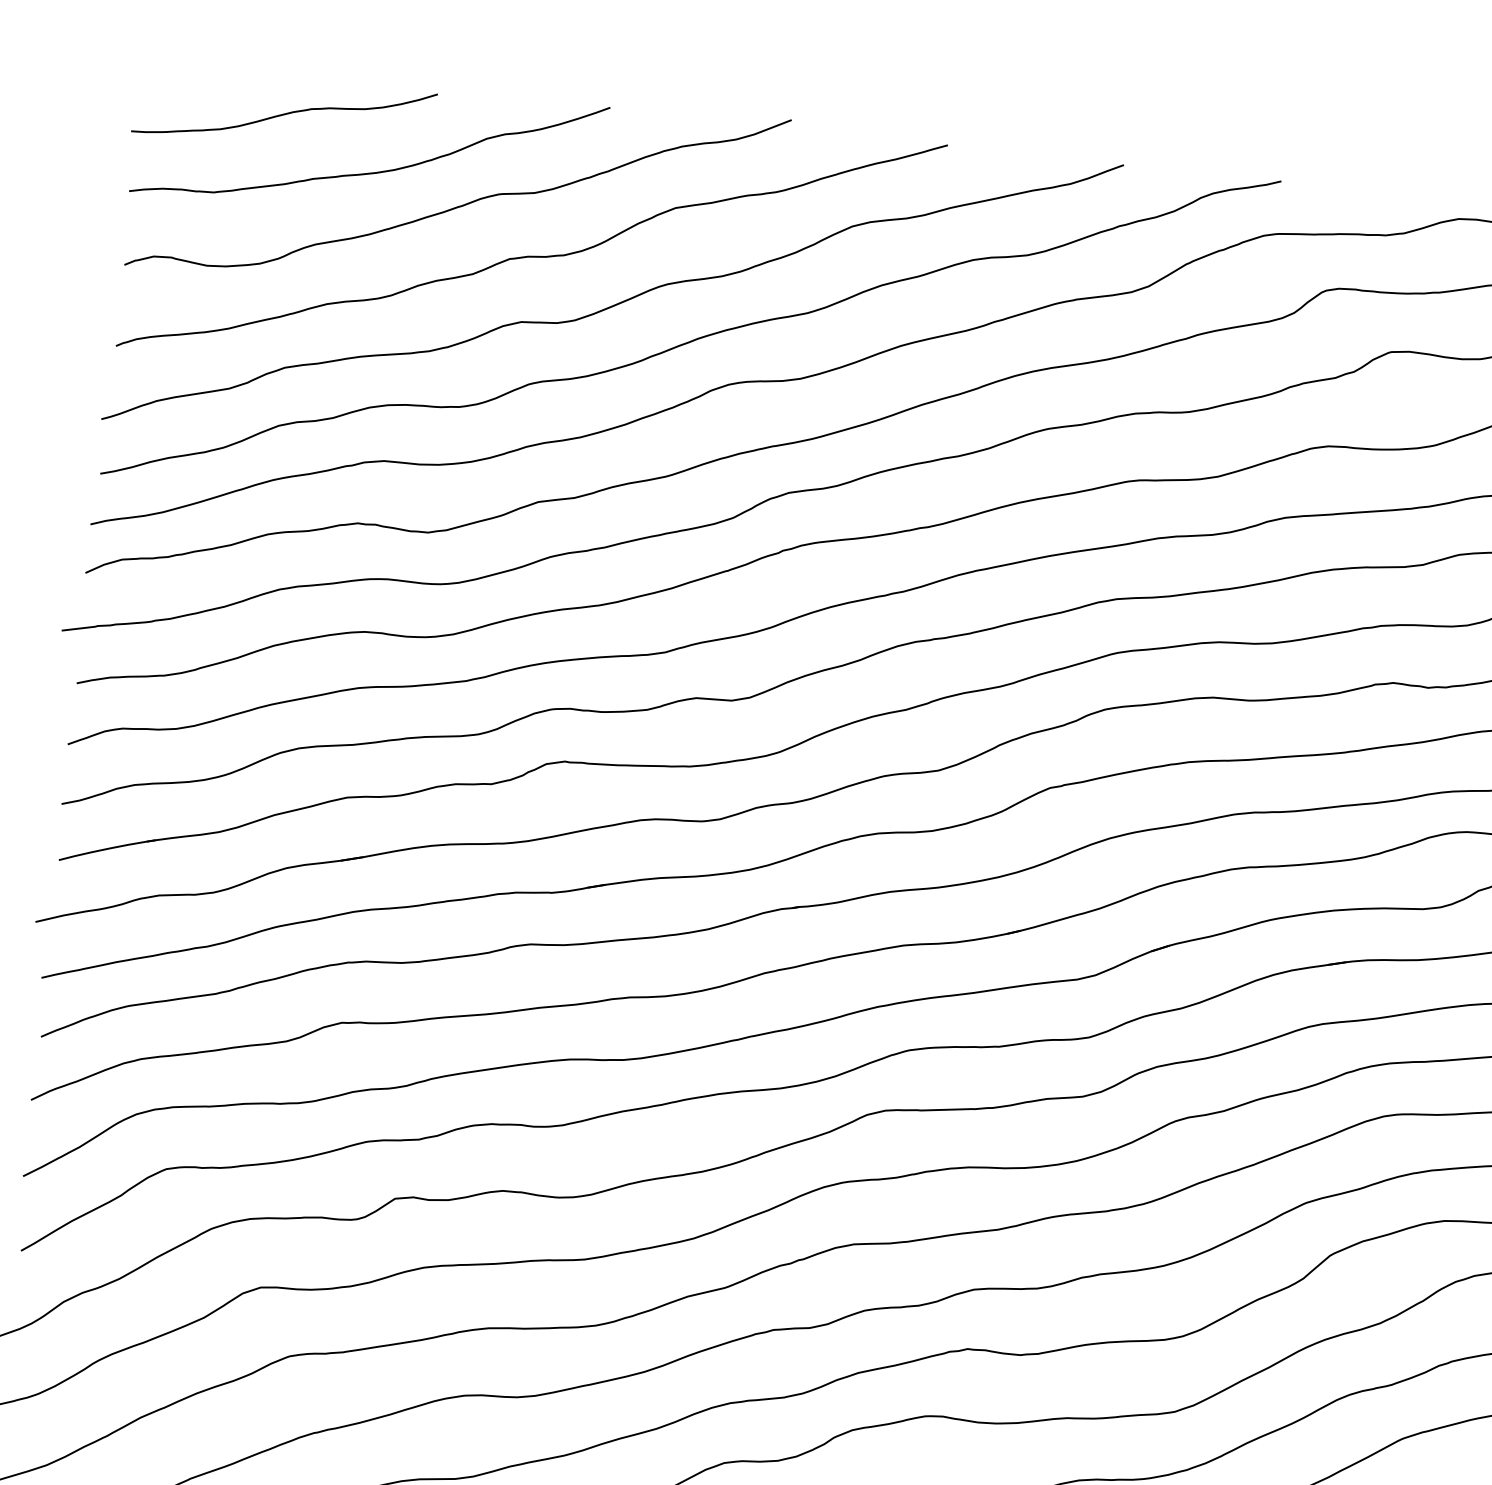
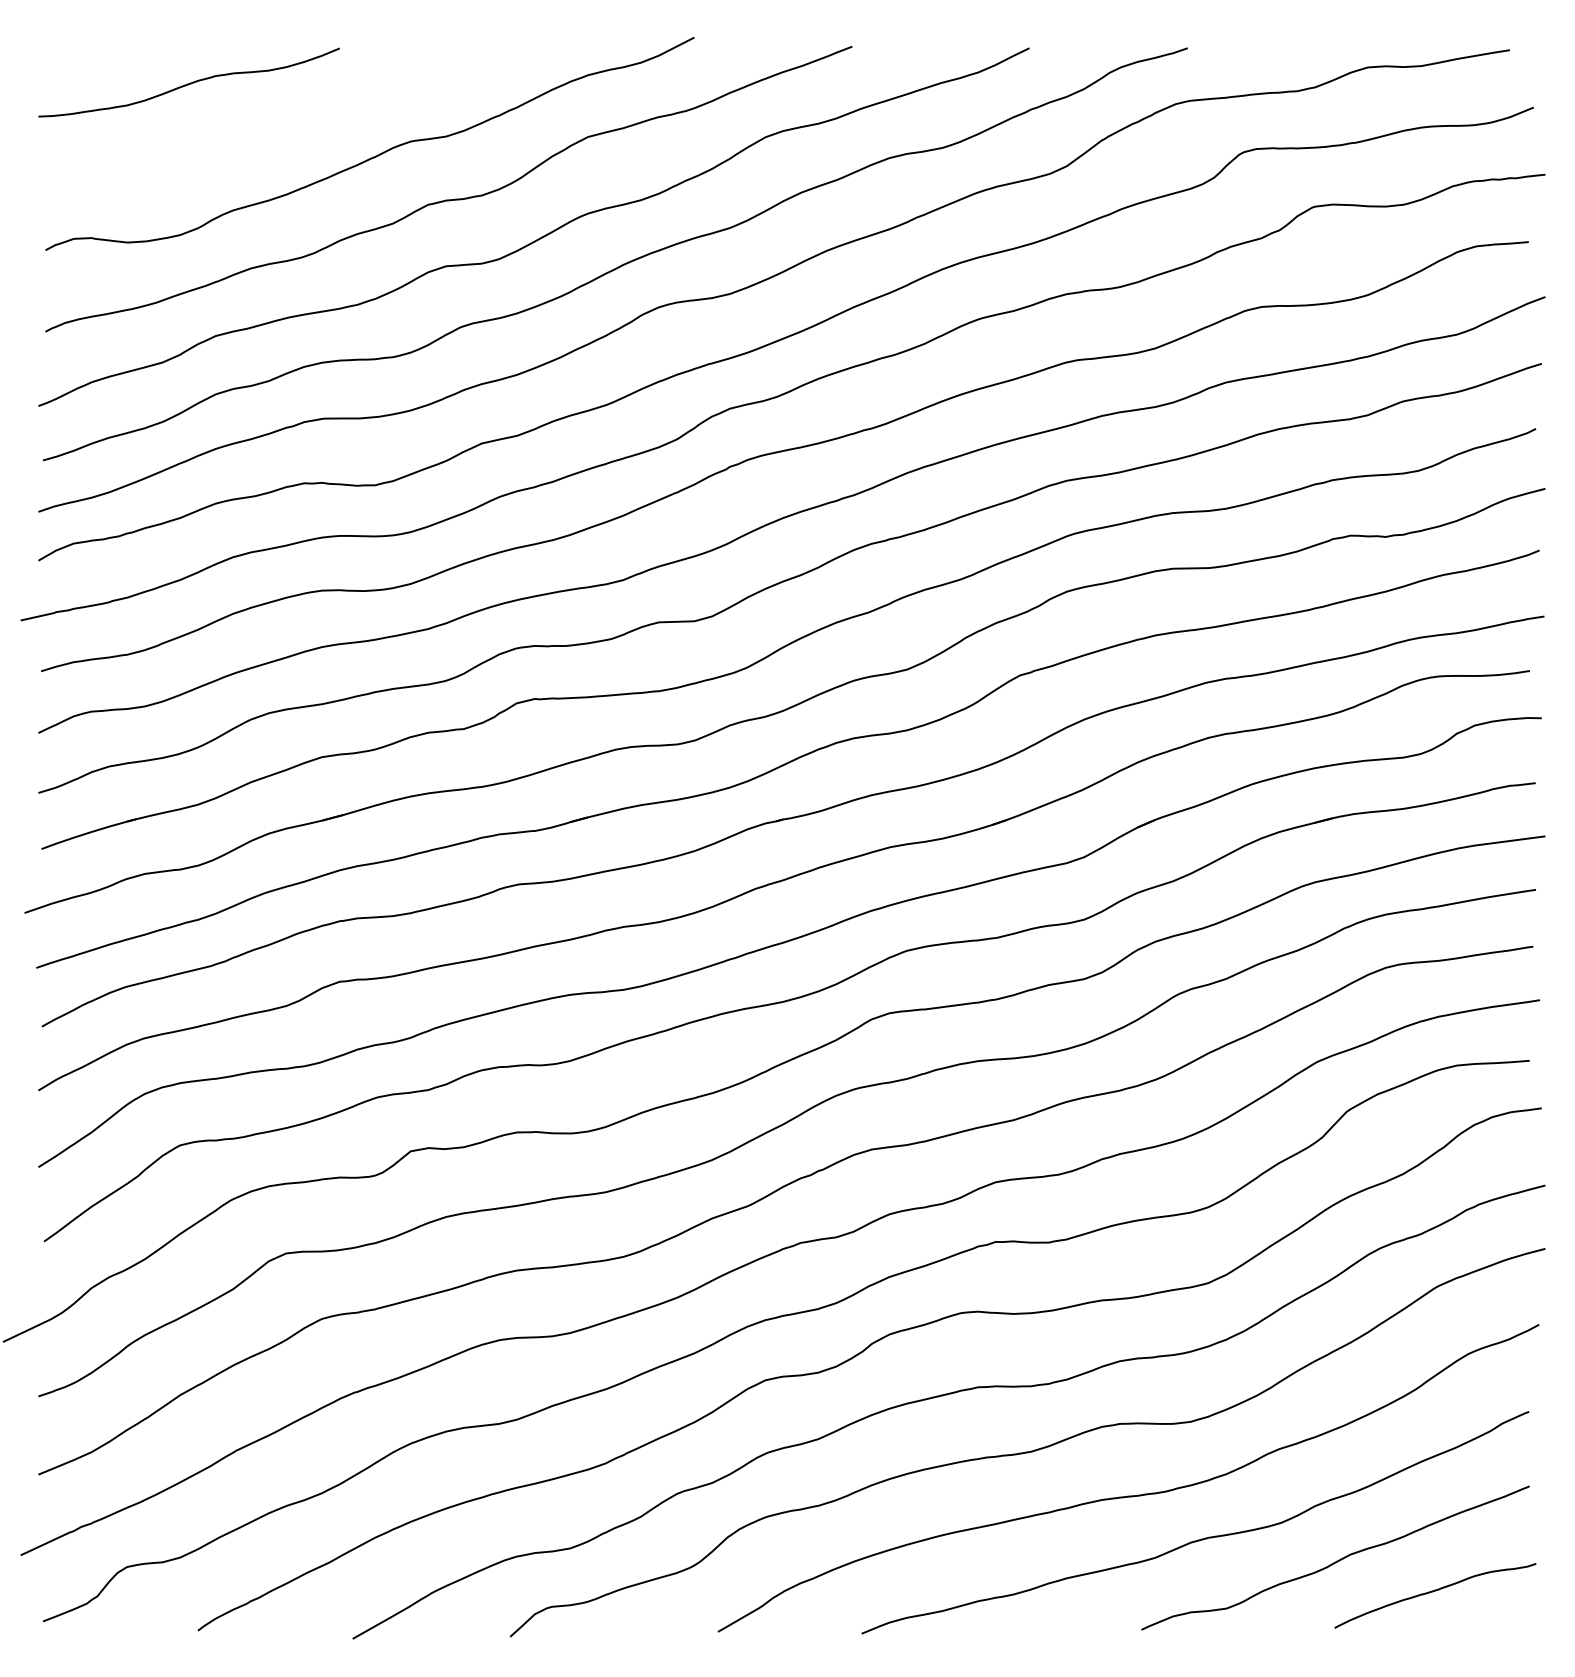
curve: (372, 172) -> (282, 132), removed

